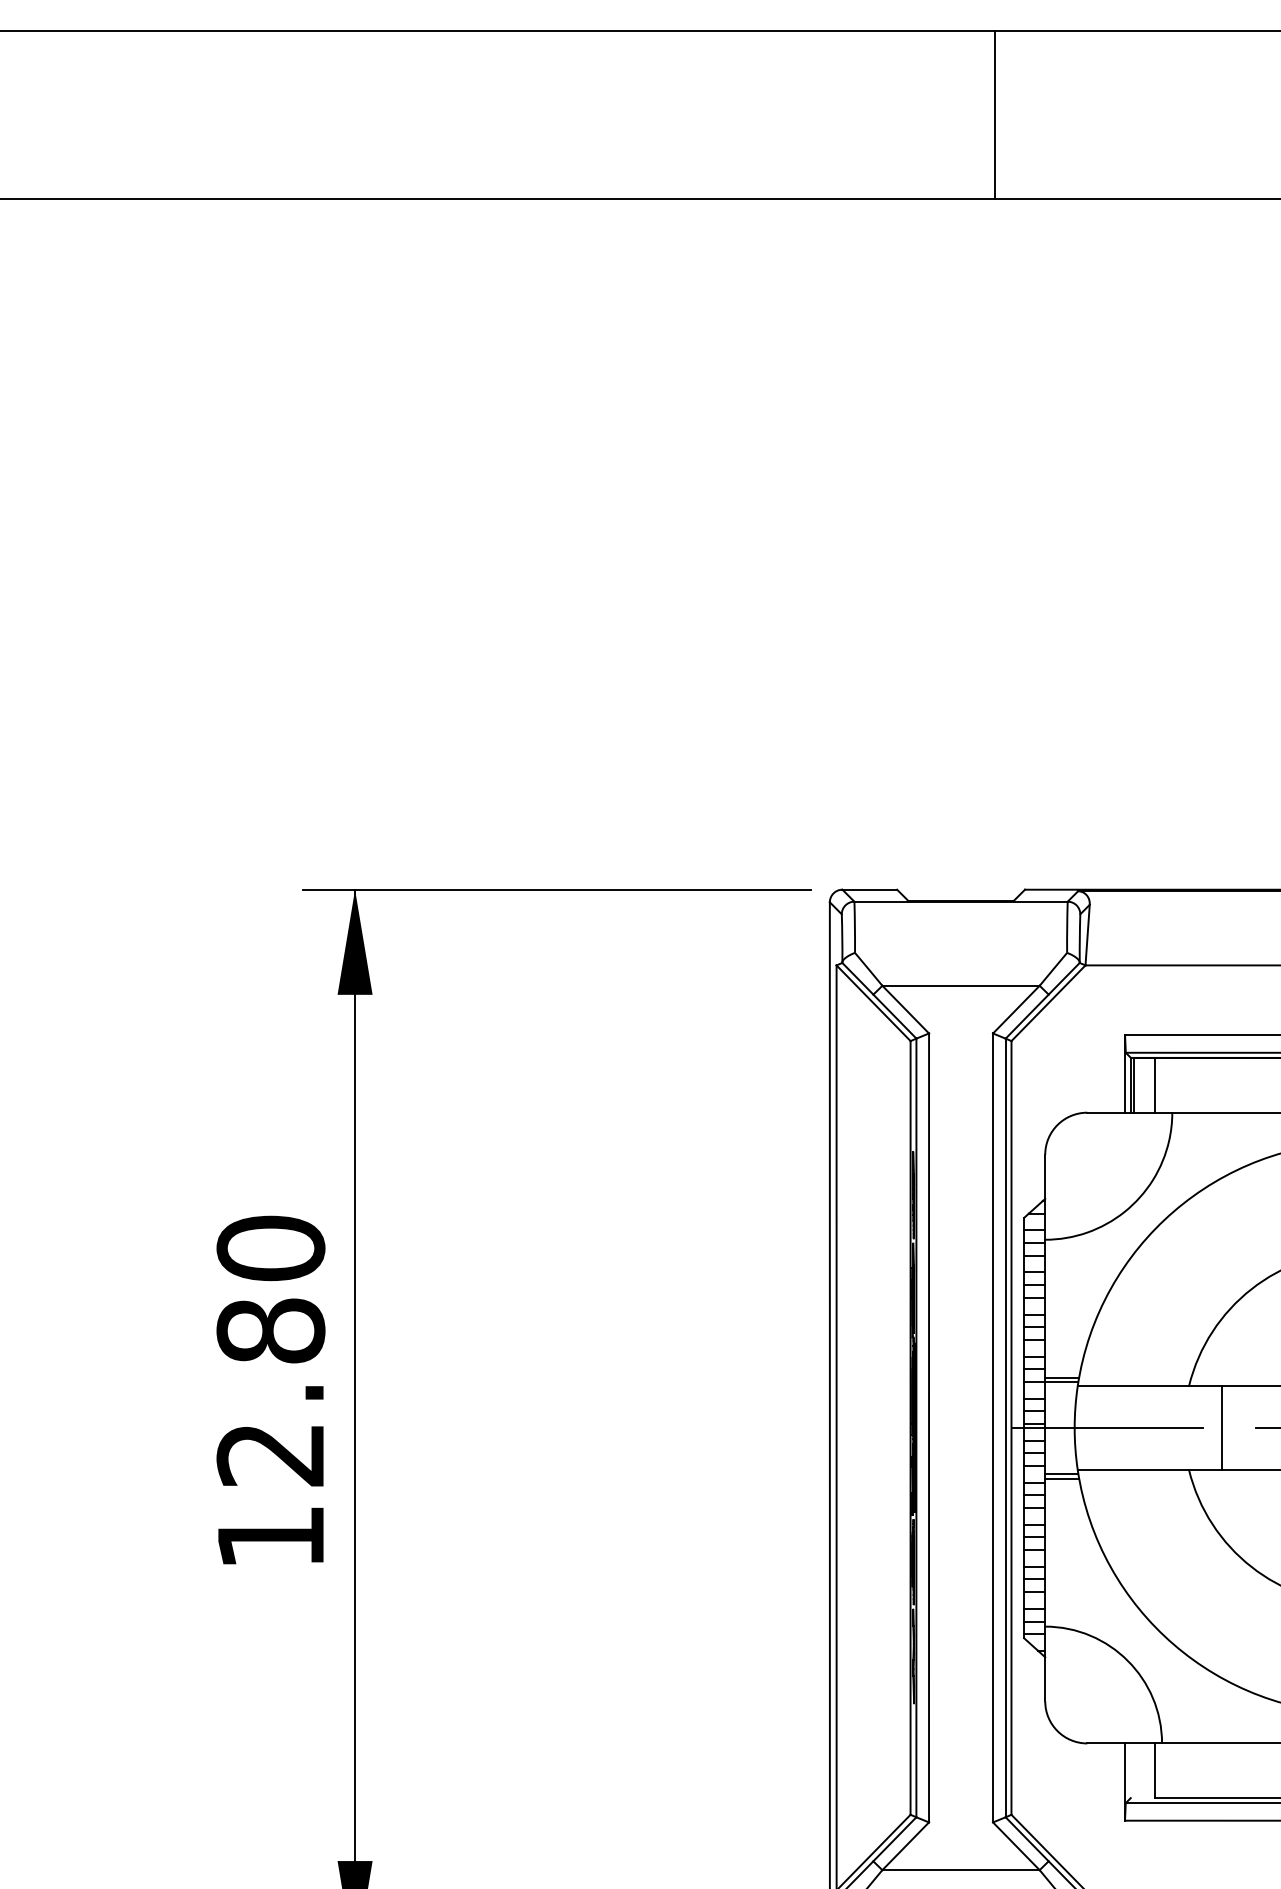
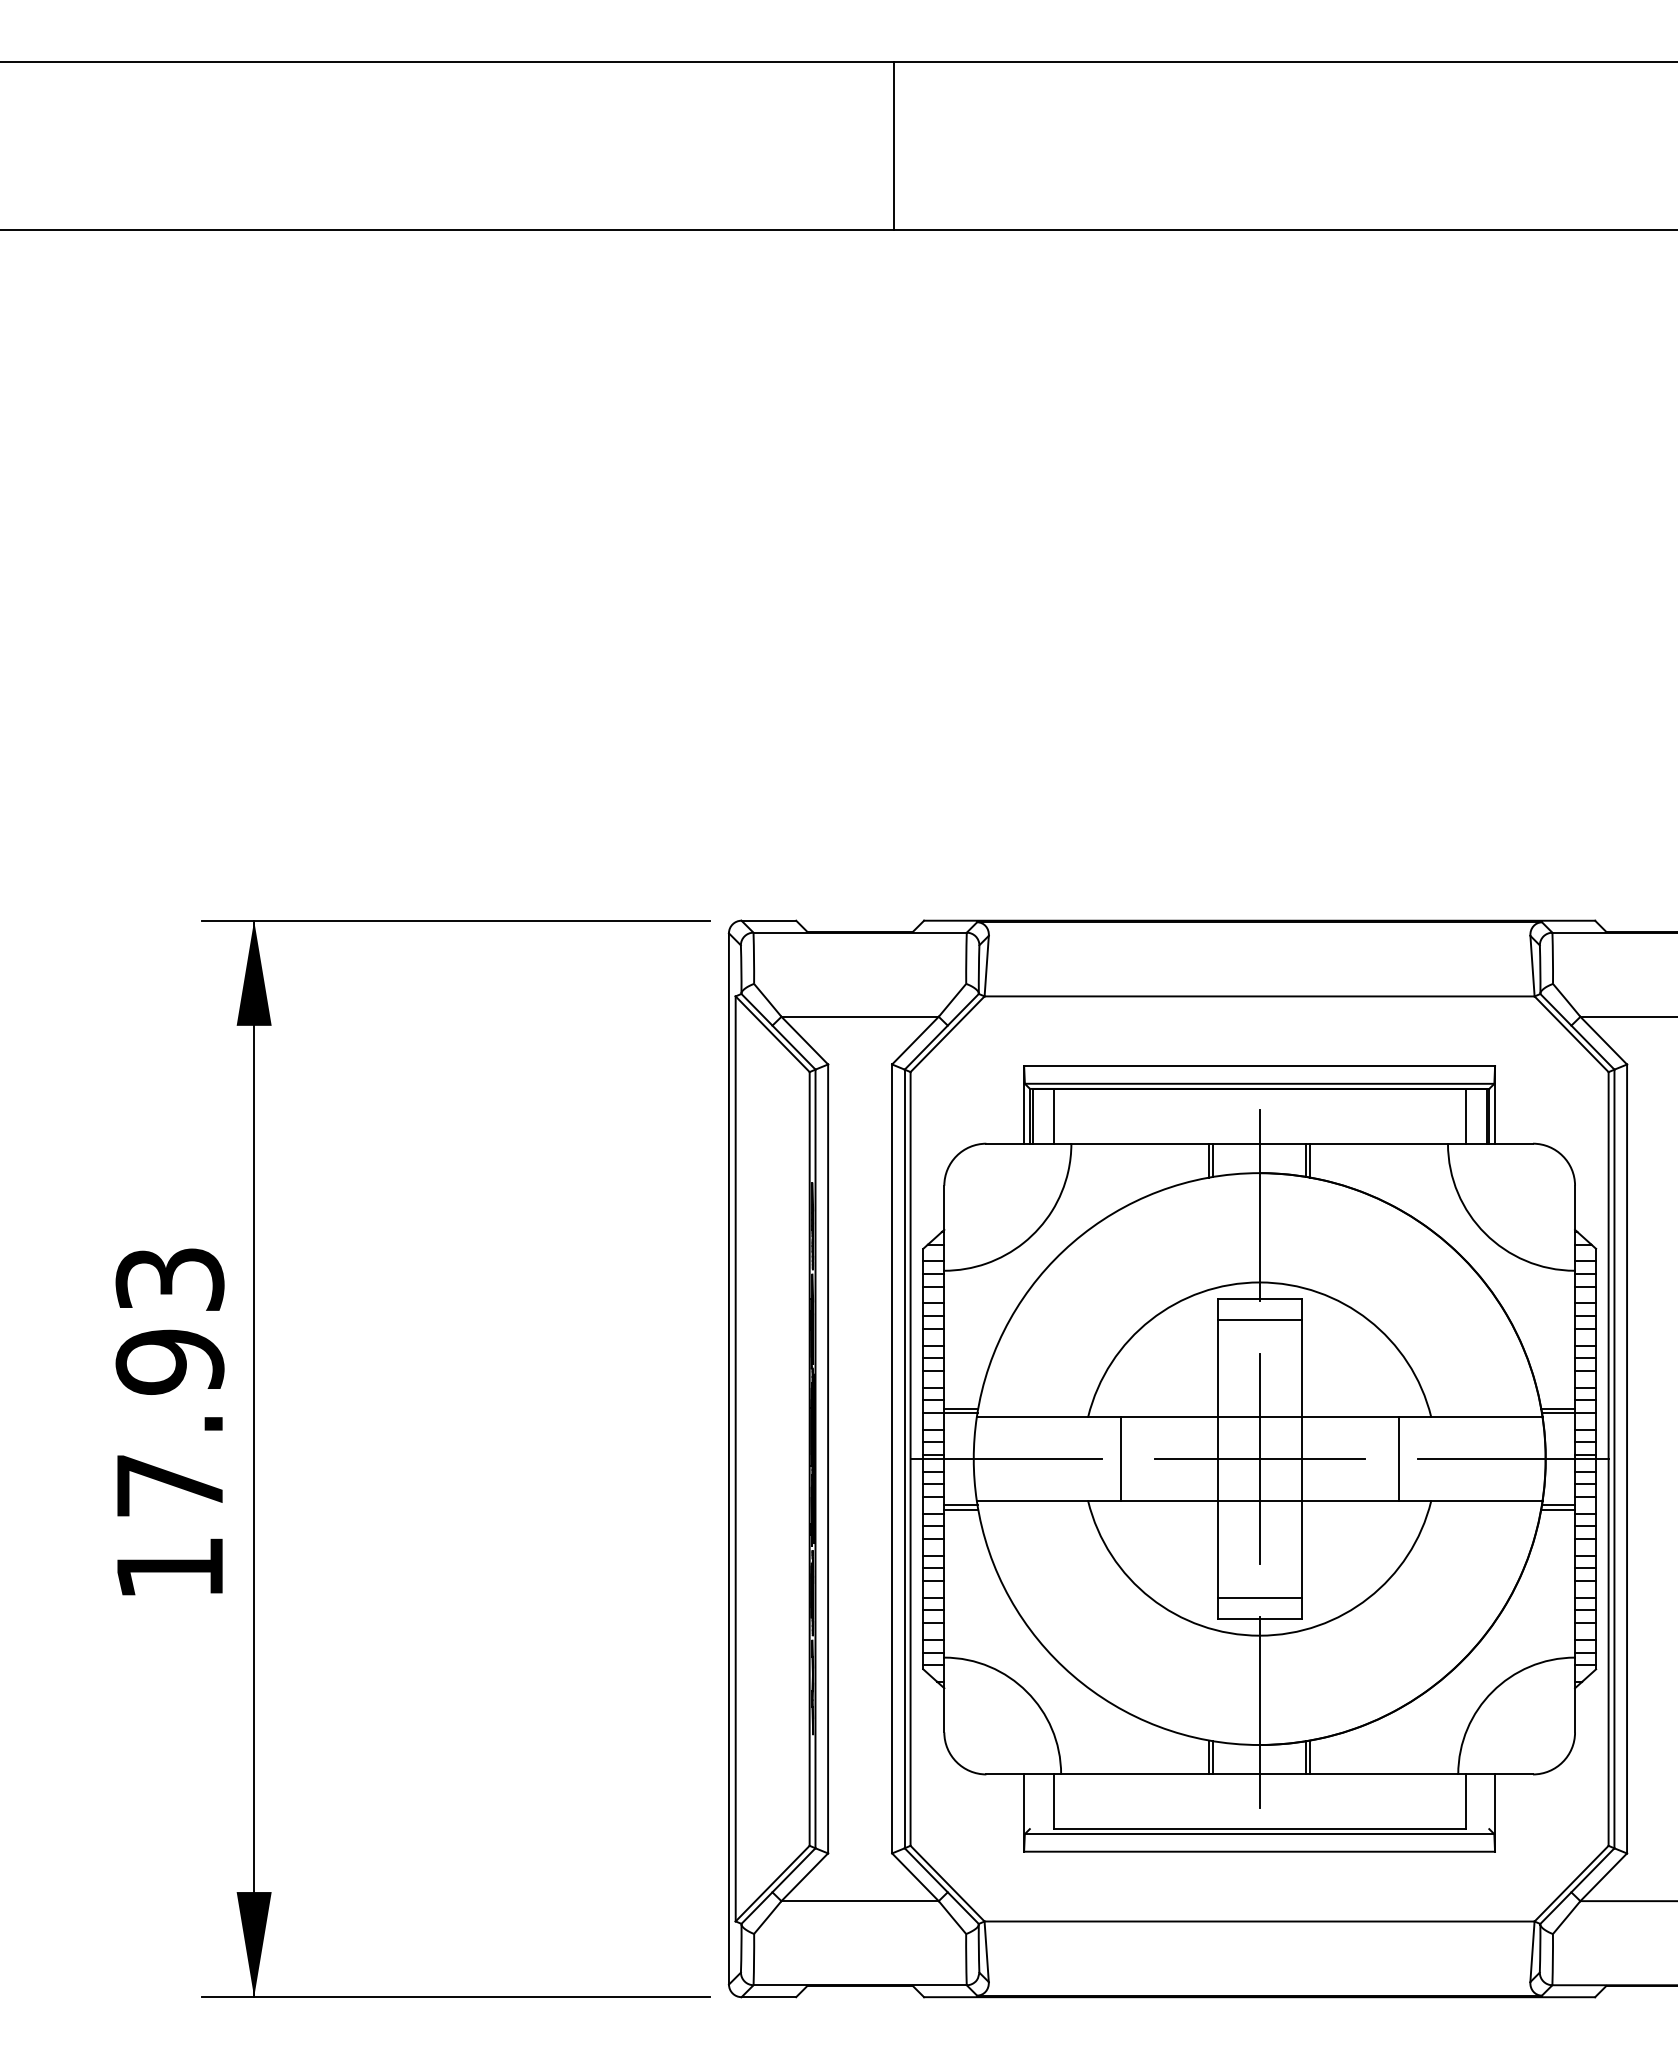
text: (270, 1350) -> (169, 1381), 12.80 -> 17.93

